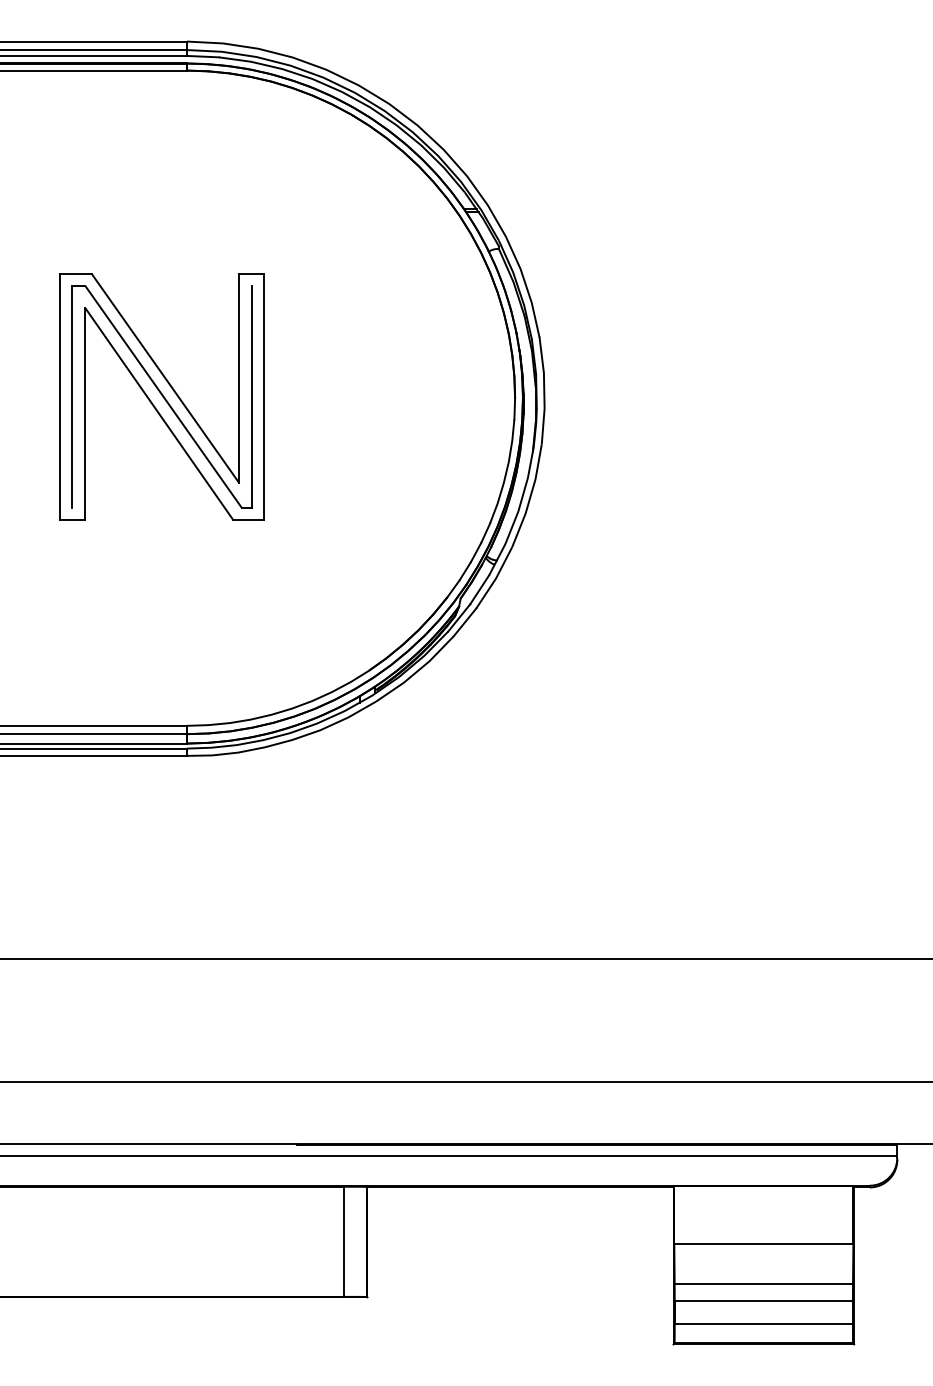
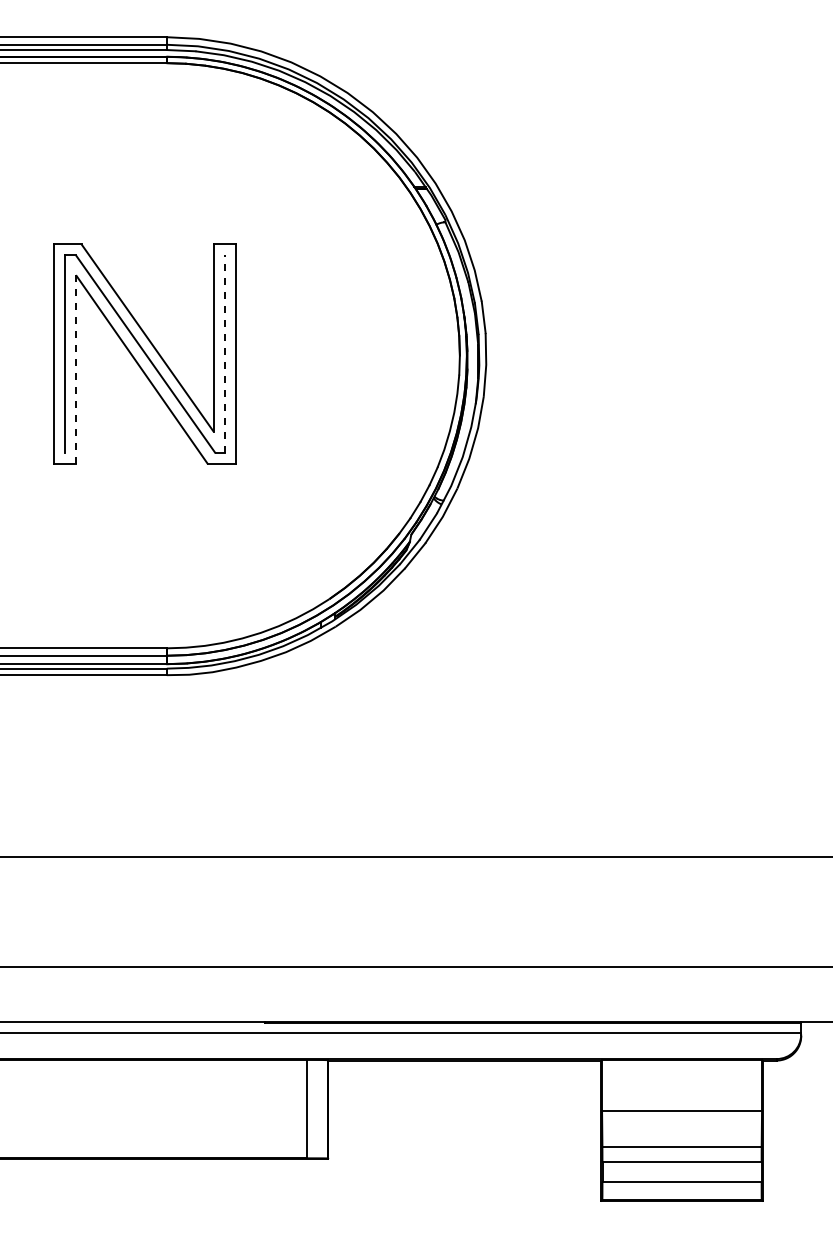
line: (252, 396) -> (225, 354), solid -> dashed
line: (85, 413) -> (76, 369), solid -> dashed

